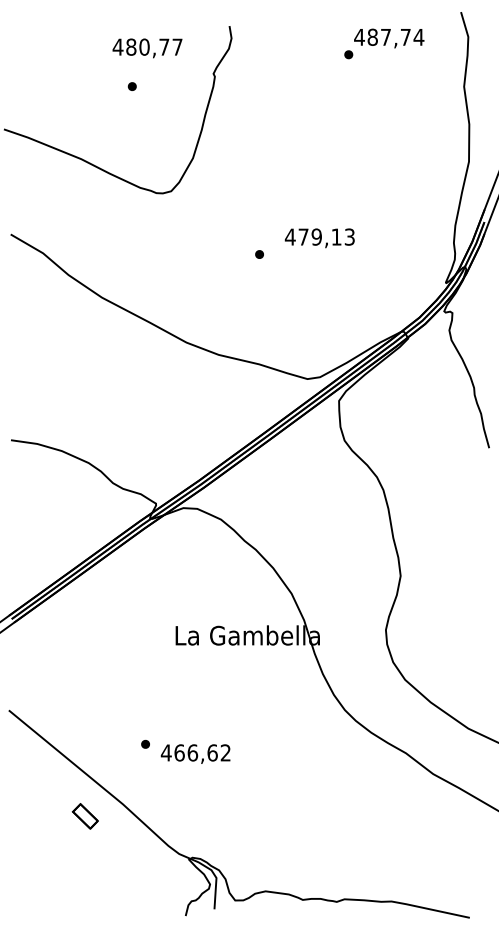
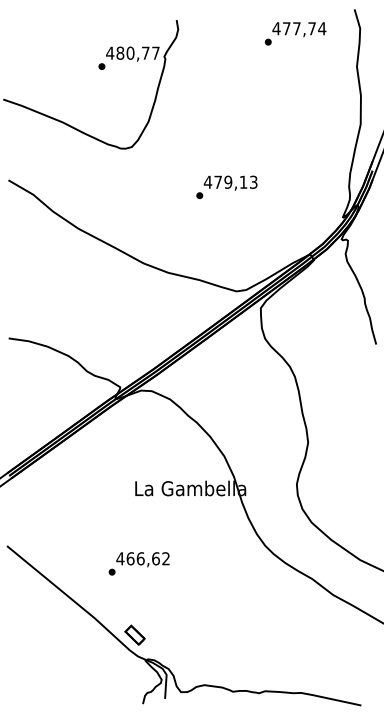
text: (372, 36) -> (286, 28), 487,74 -> 477,74
text: (147, 48) -> (132, 54), moved
text: (319, 238) -> (230, 183), moved
text: (195, 753) -> (142, 559), moved
part: (84, 816) -> (134, 635), moved

